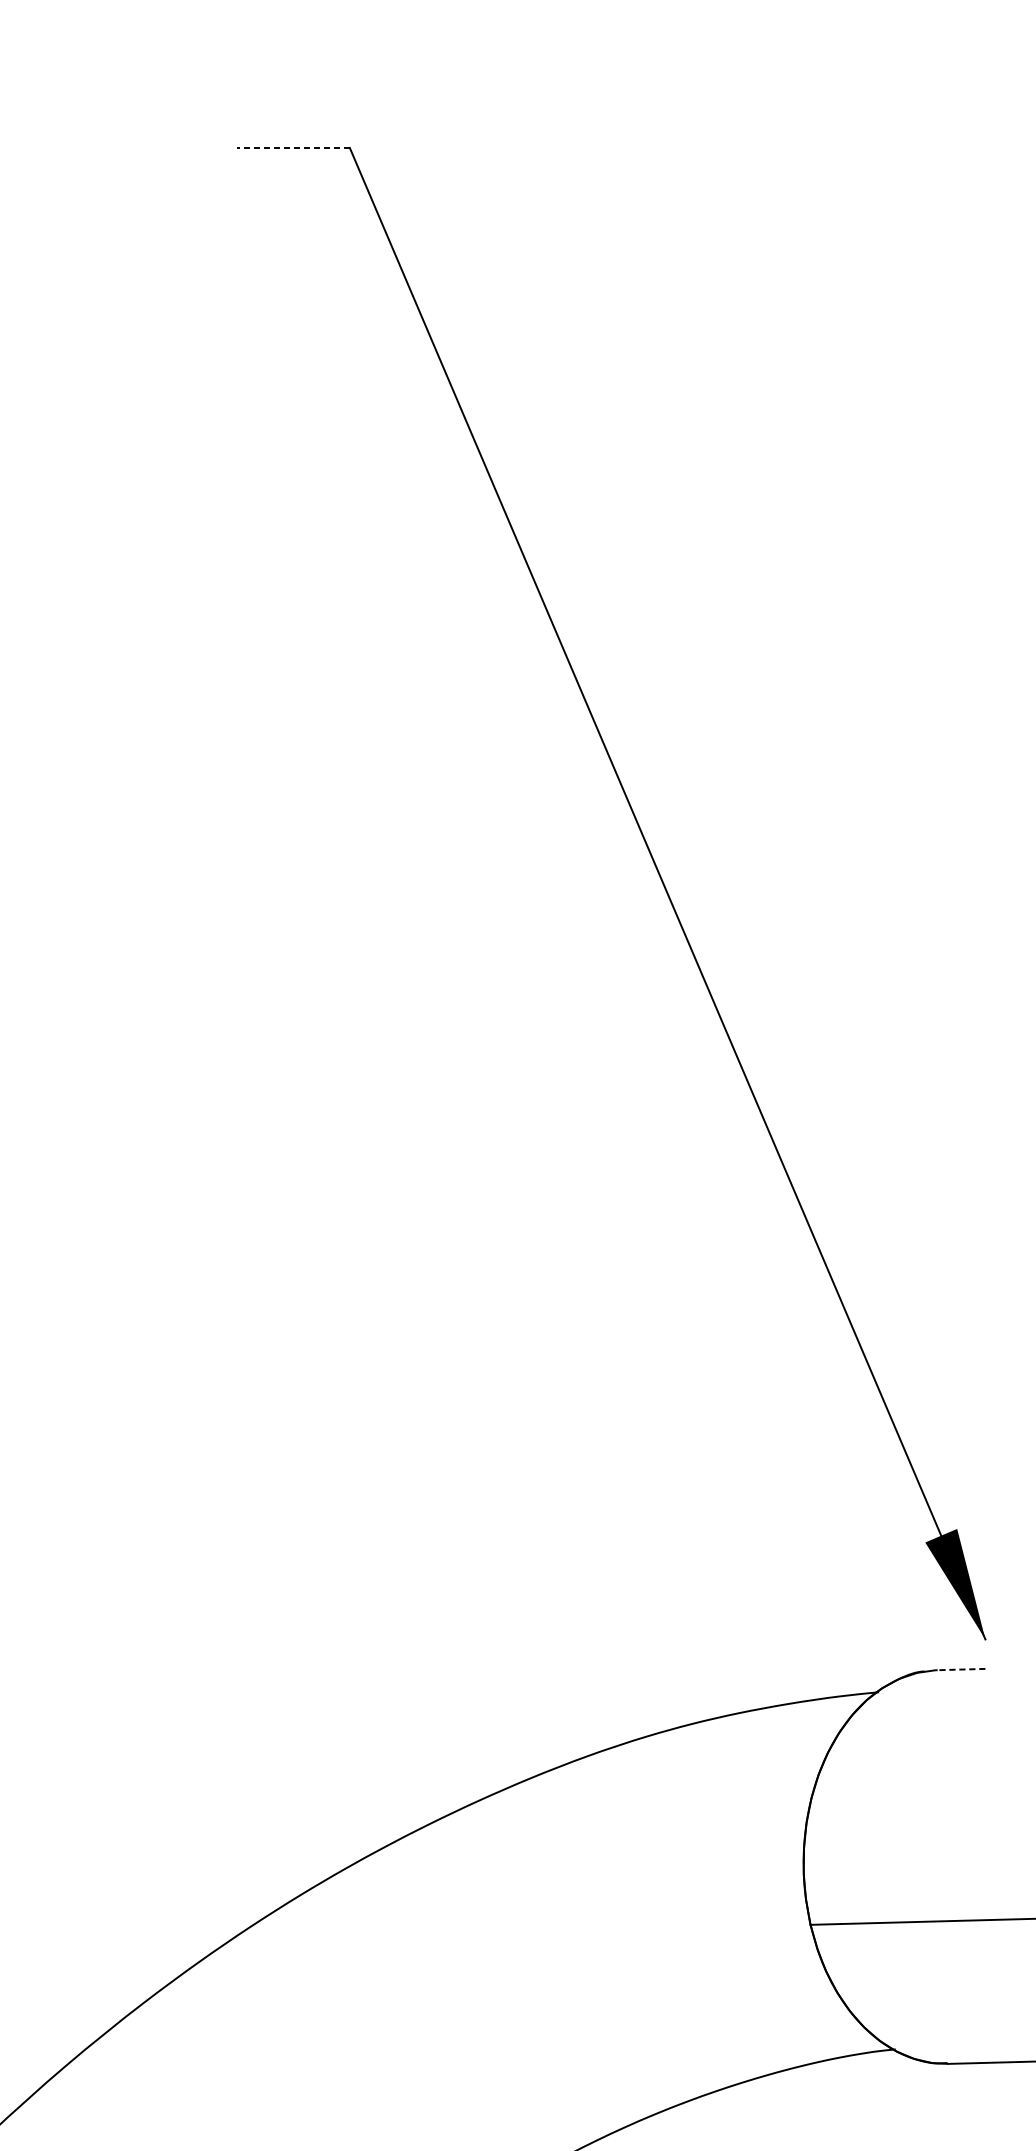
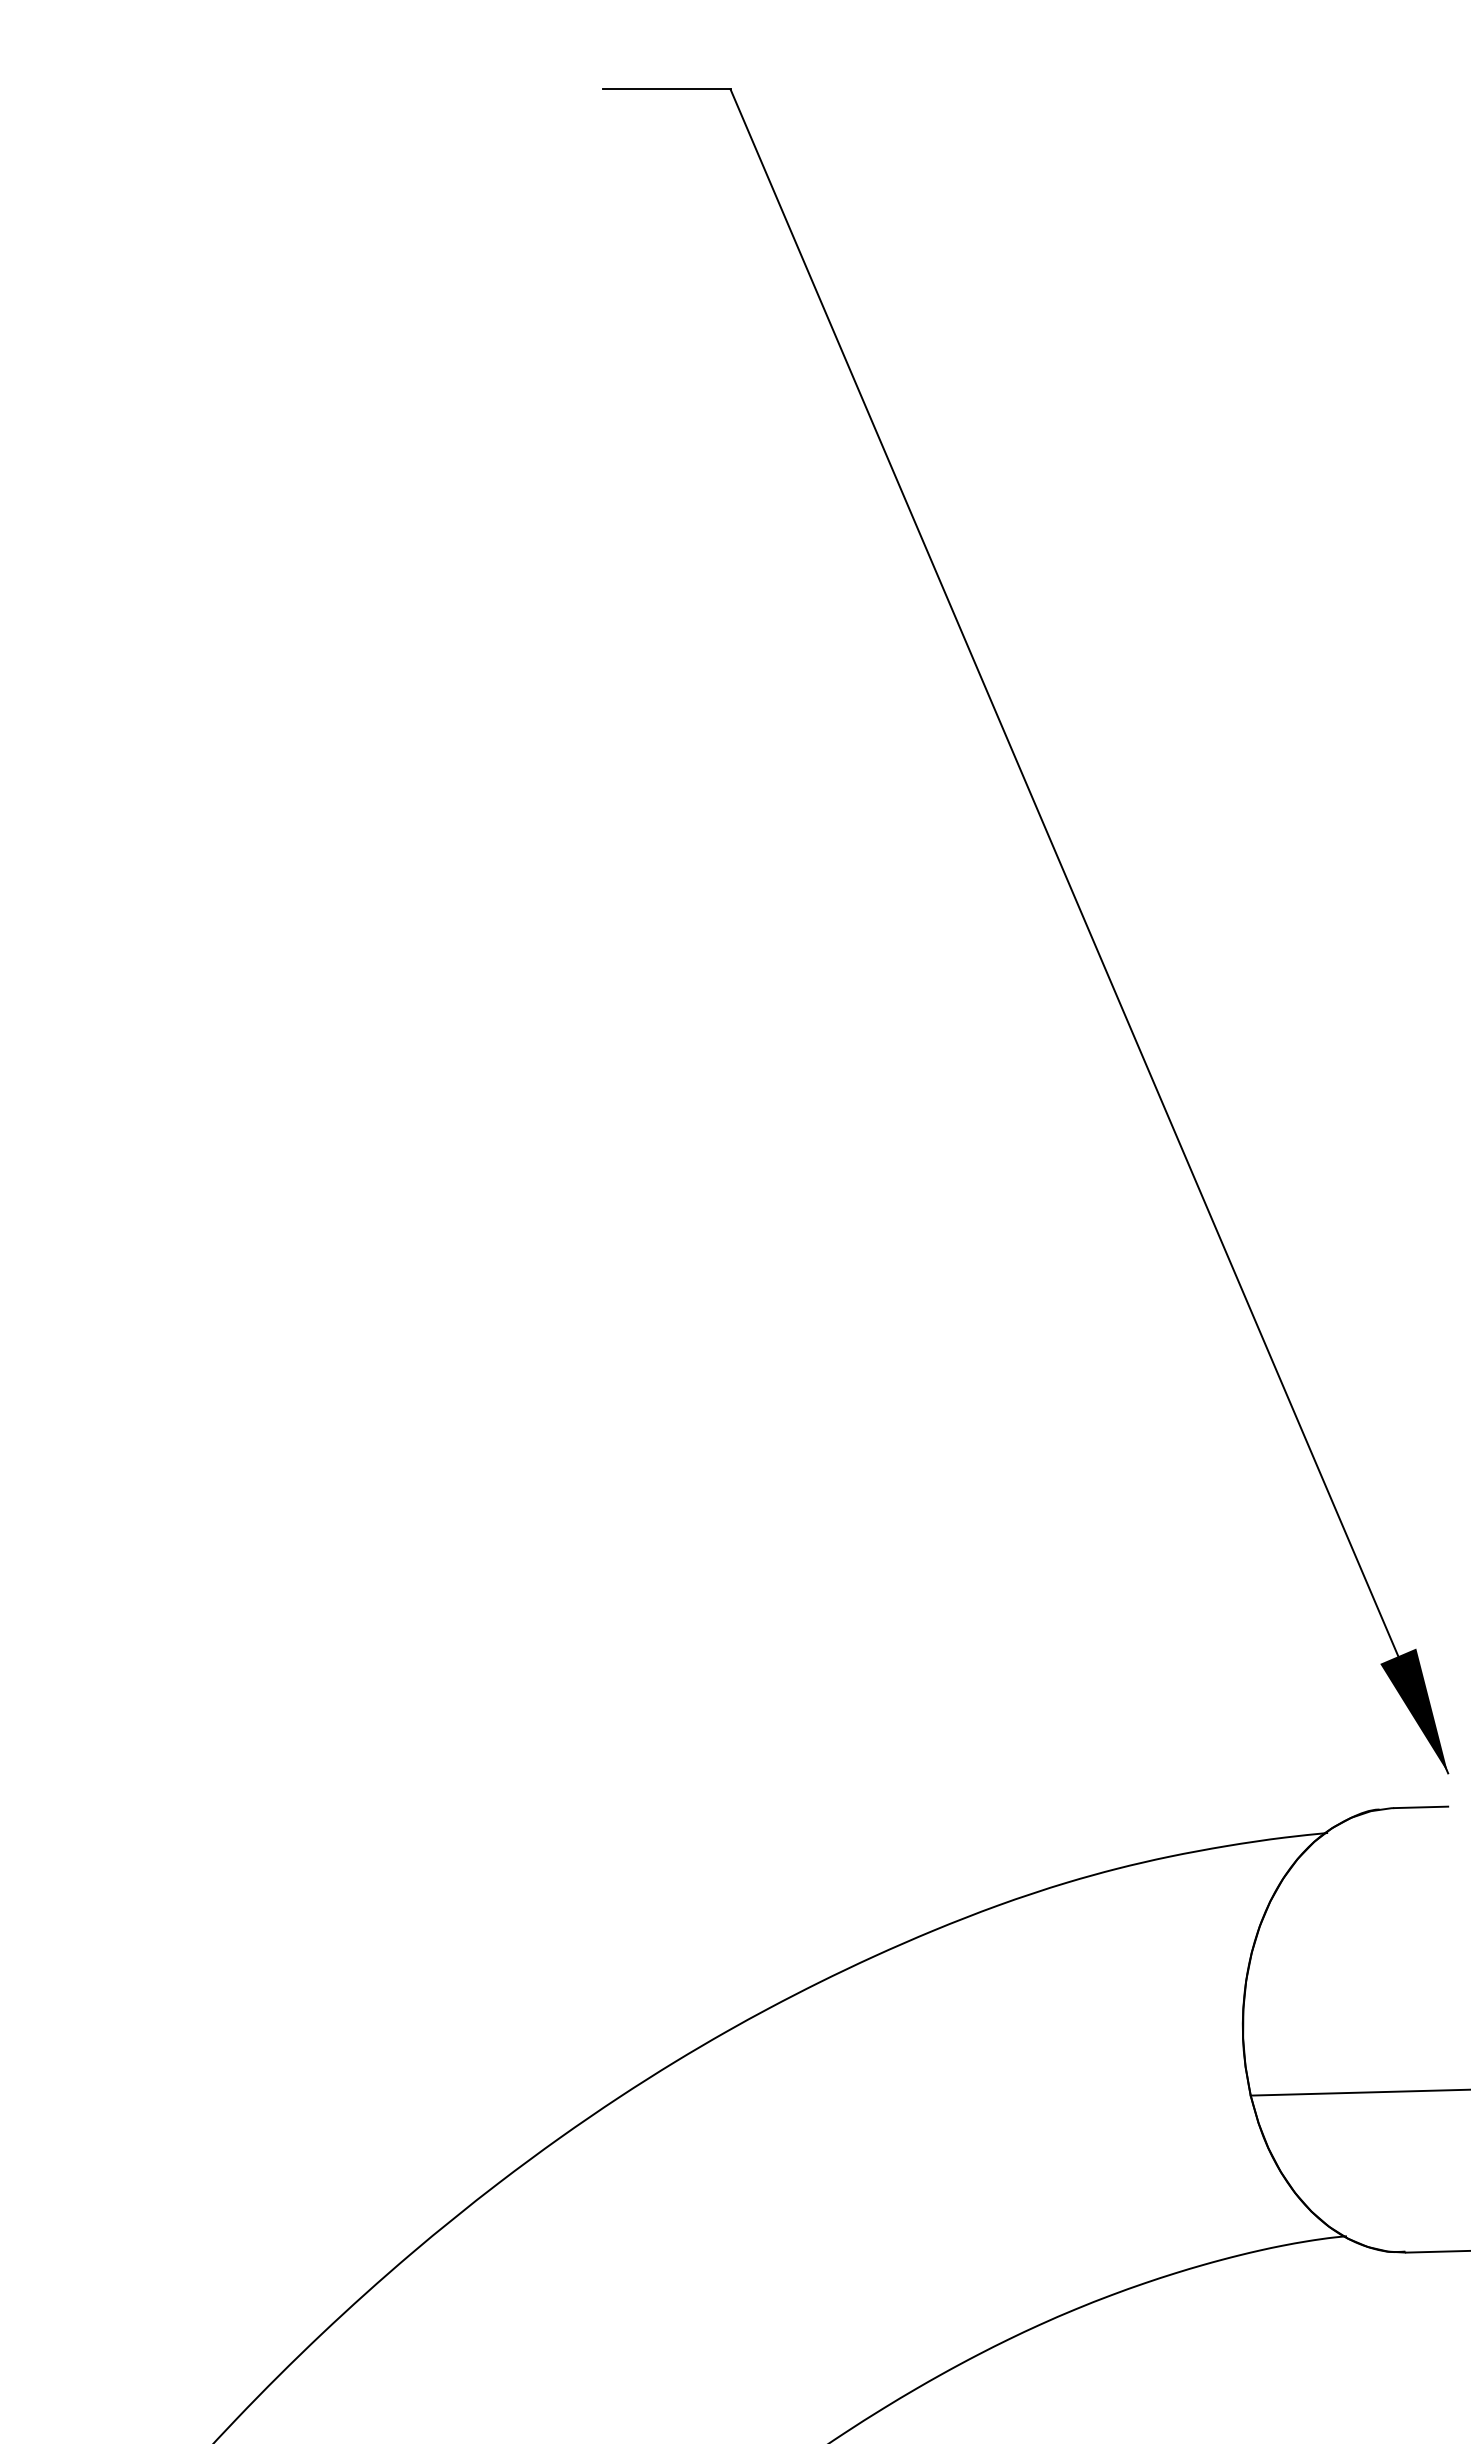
line: (293, 148) -> (666, 89), dashed -> solid
line: (961, 1669) -> (1421, 1807), dashed -> solid

